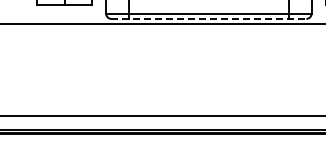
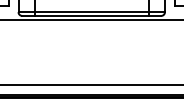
line: (208, 18) -> (91, 15), dashed -> solid

